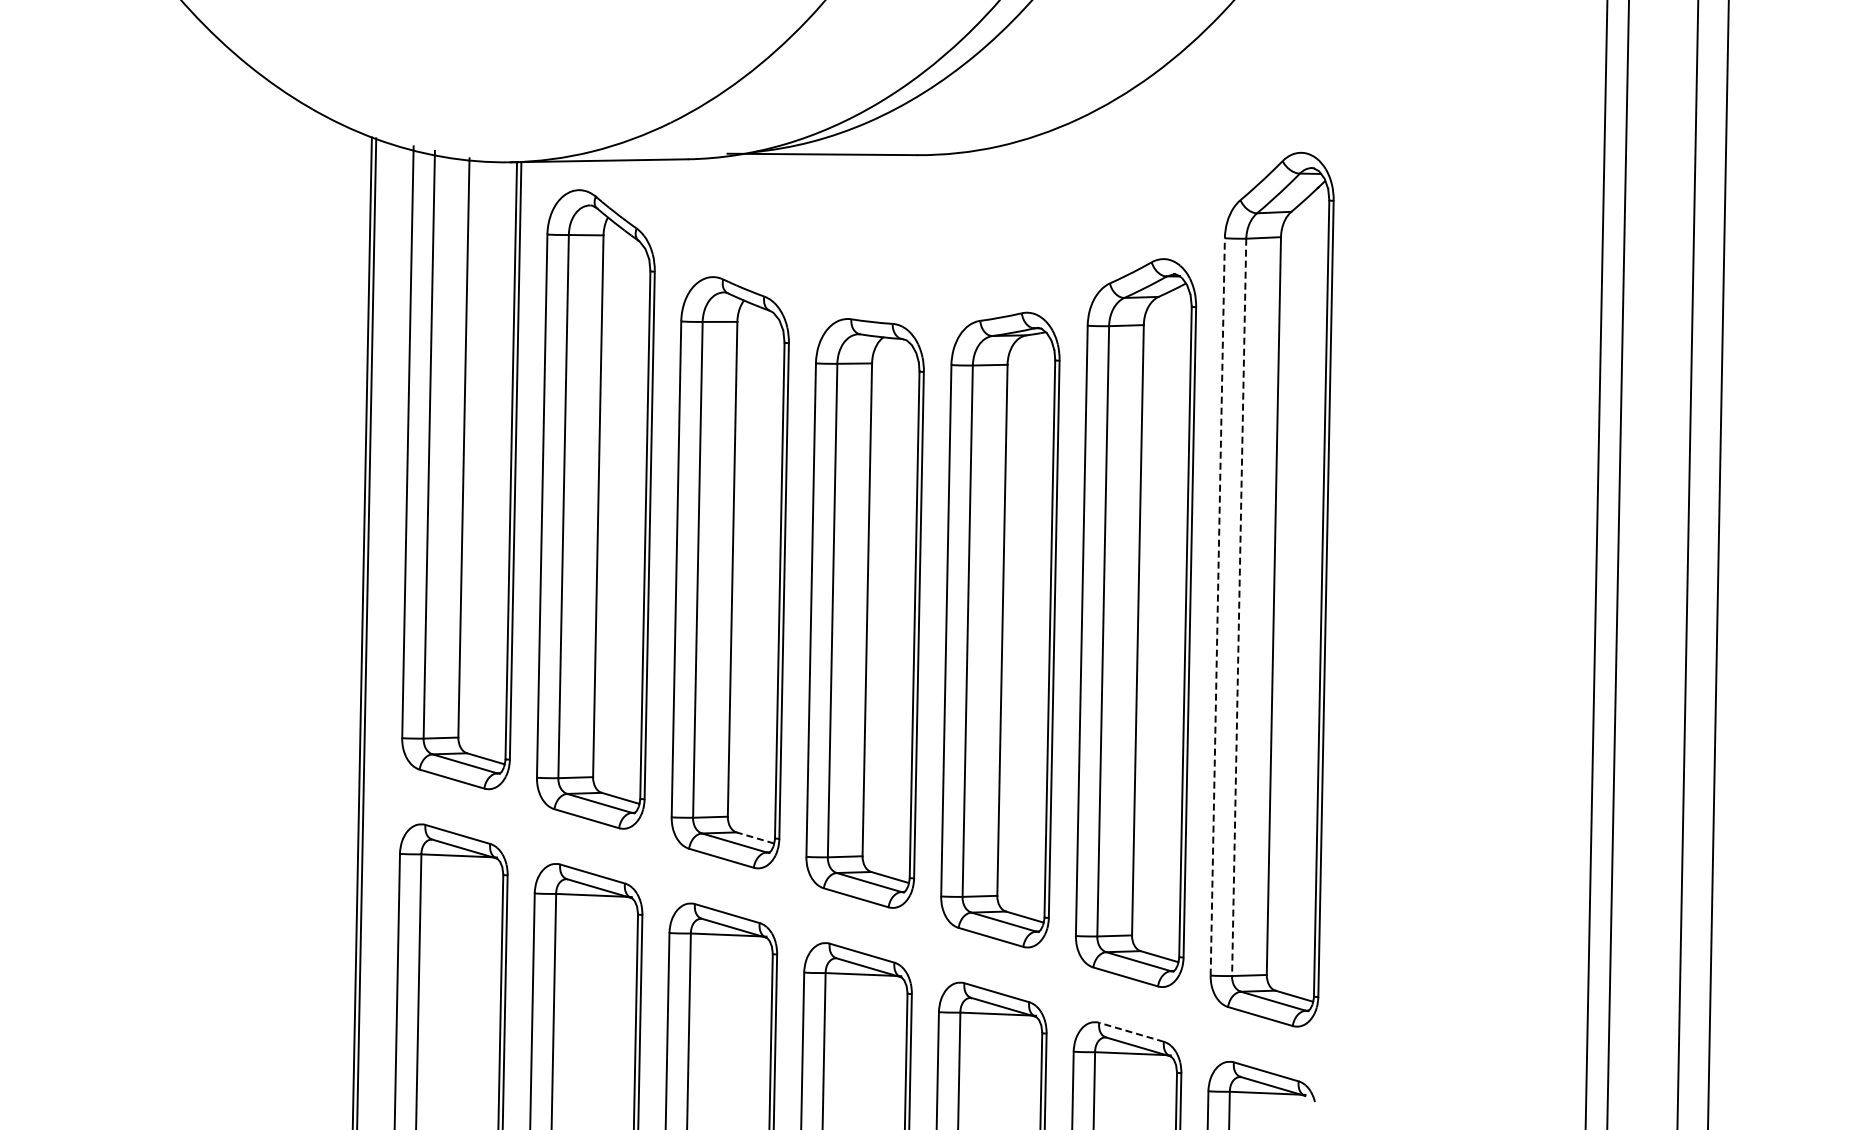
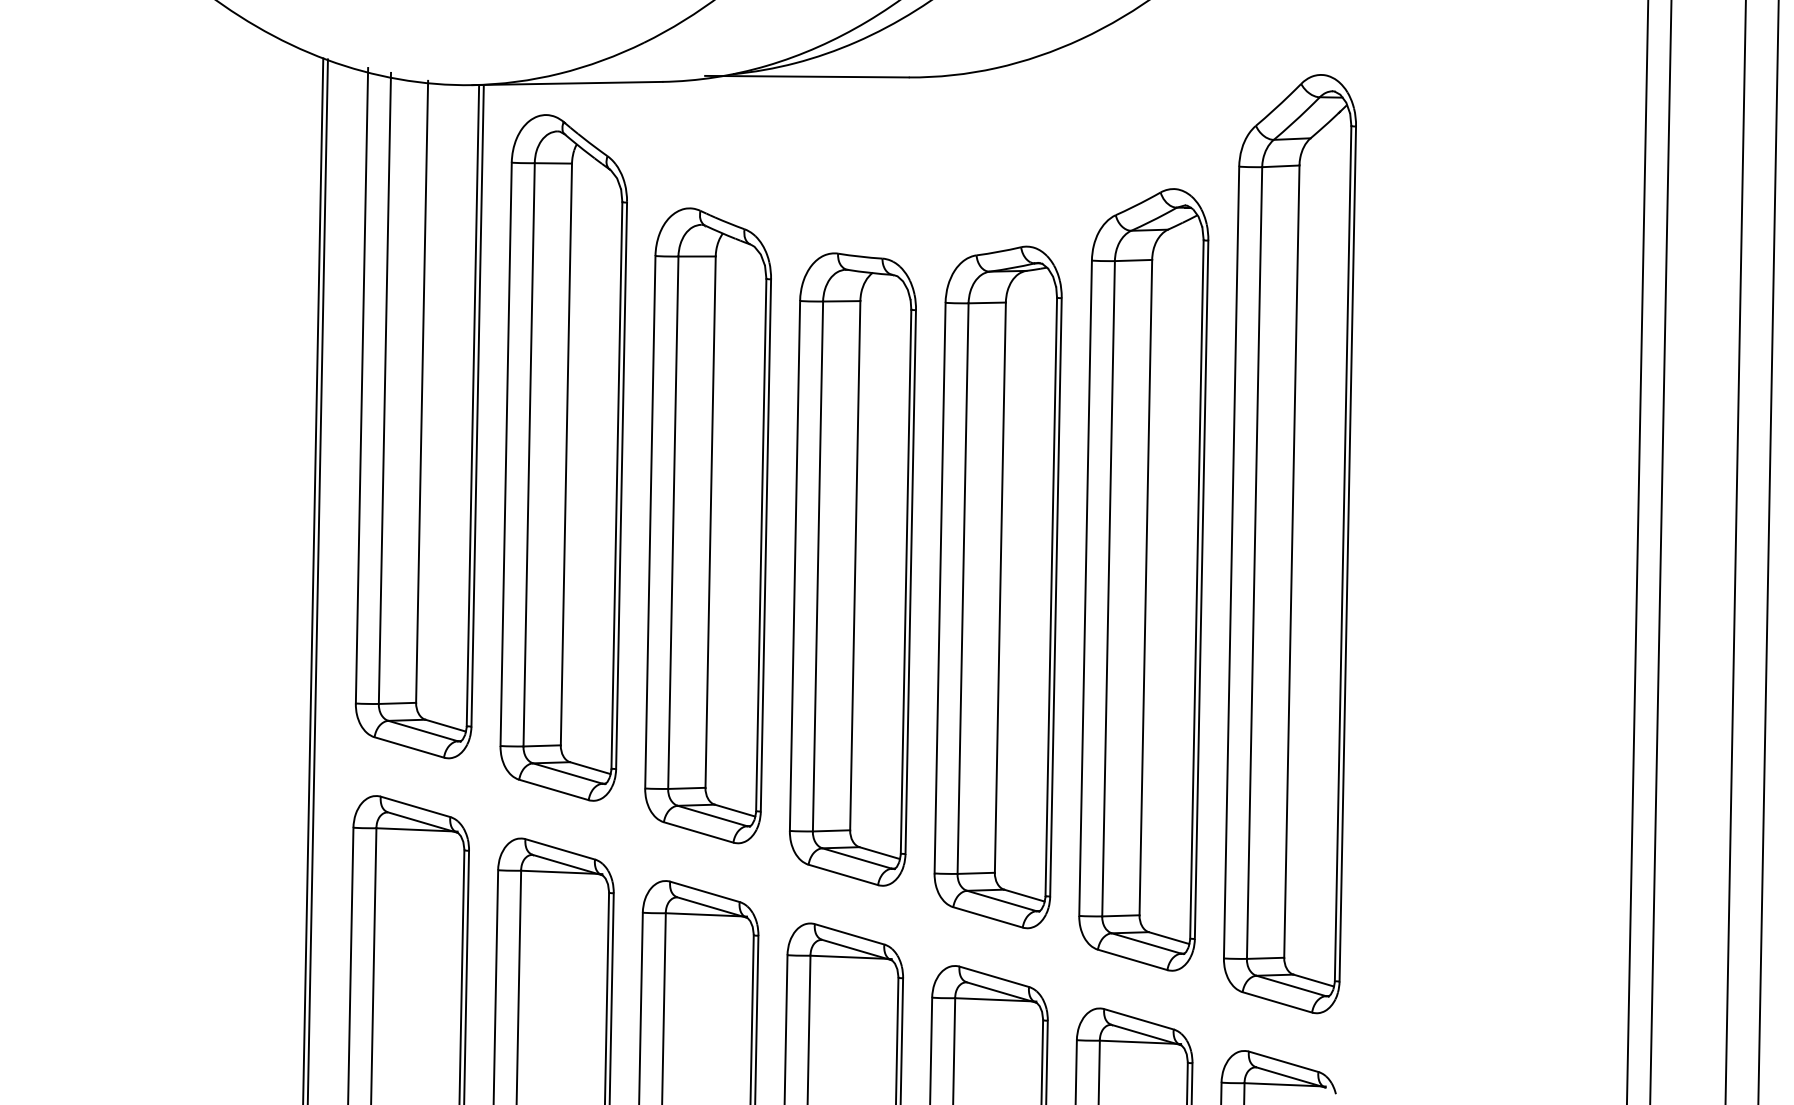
line: (1217, 606) -> (1231, 562), dashed -> solid
line: (1239, 607) -> (1254, 563), dashed -> solid
line: (755, 837) -> (735, 810), dashed -> solid
line: (1131, 1032) -> (1138, 1019), dashed -> solid

